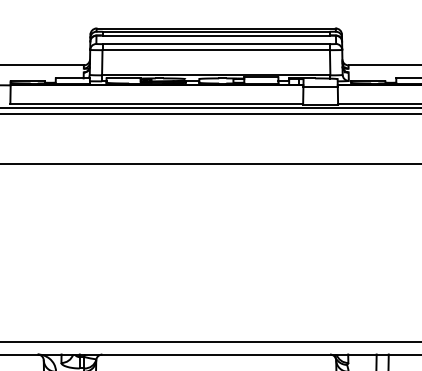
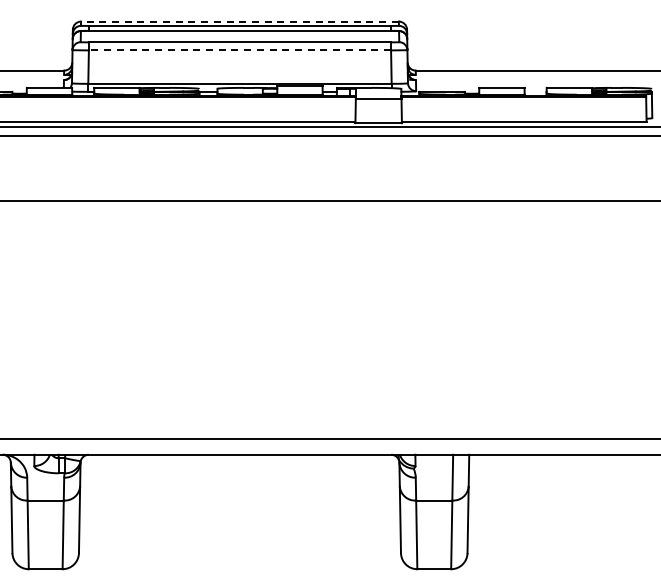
line: (215, 28) -> (239, 21), solid -> dashed
line: (215, 50) -> (239, 50), solid -> dashed

